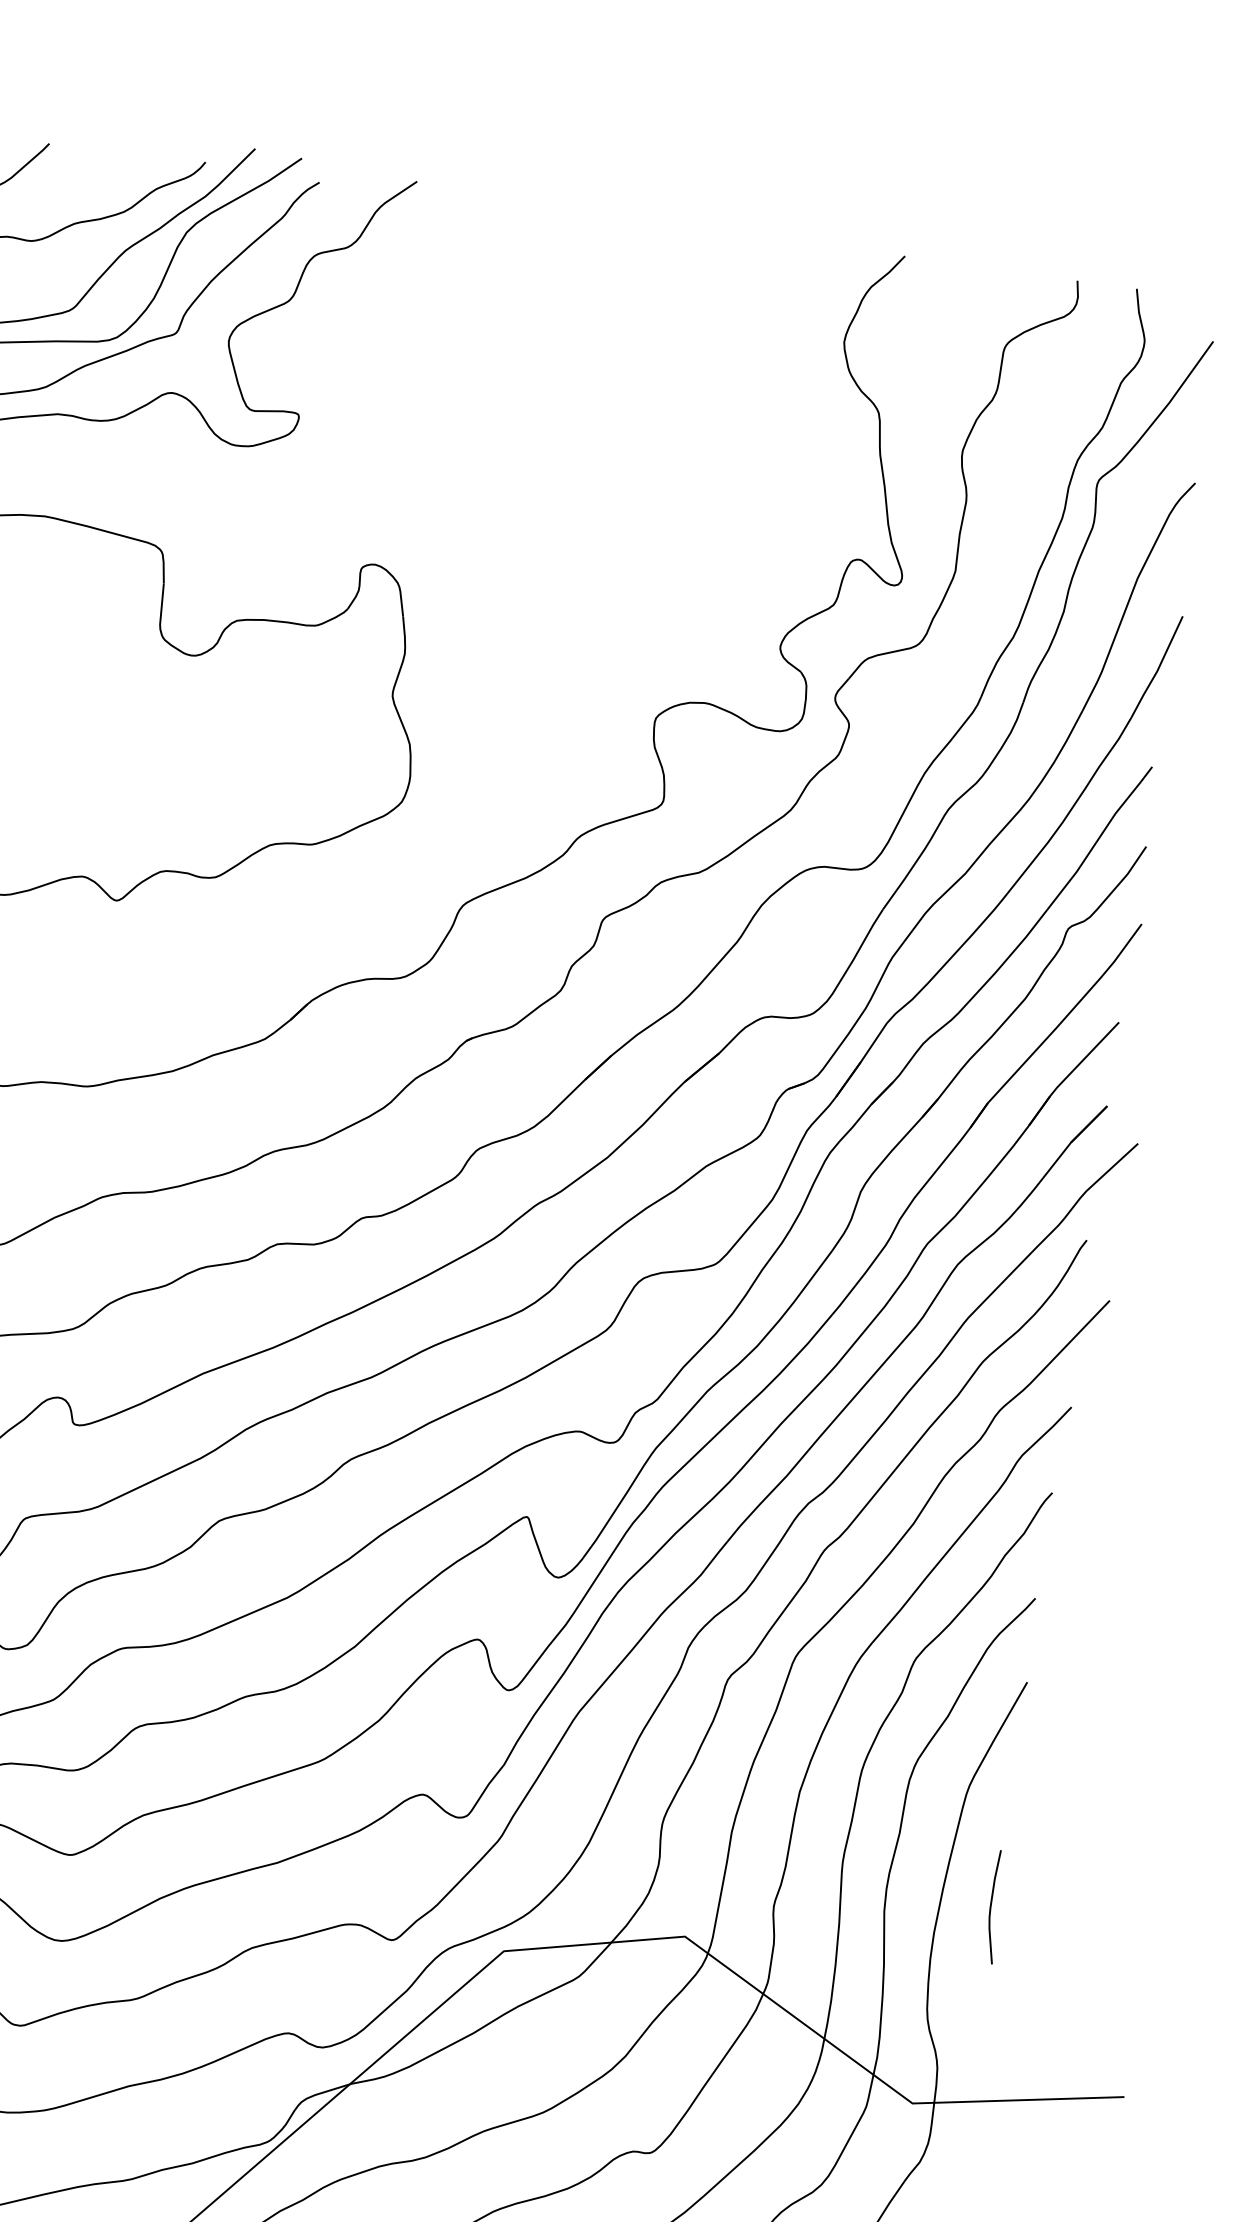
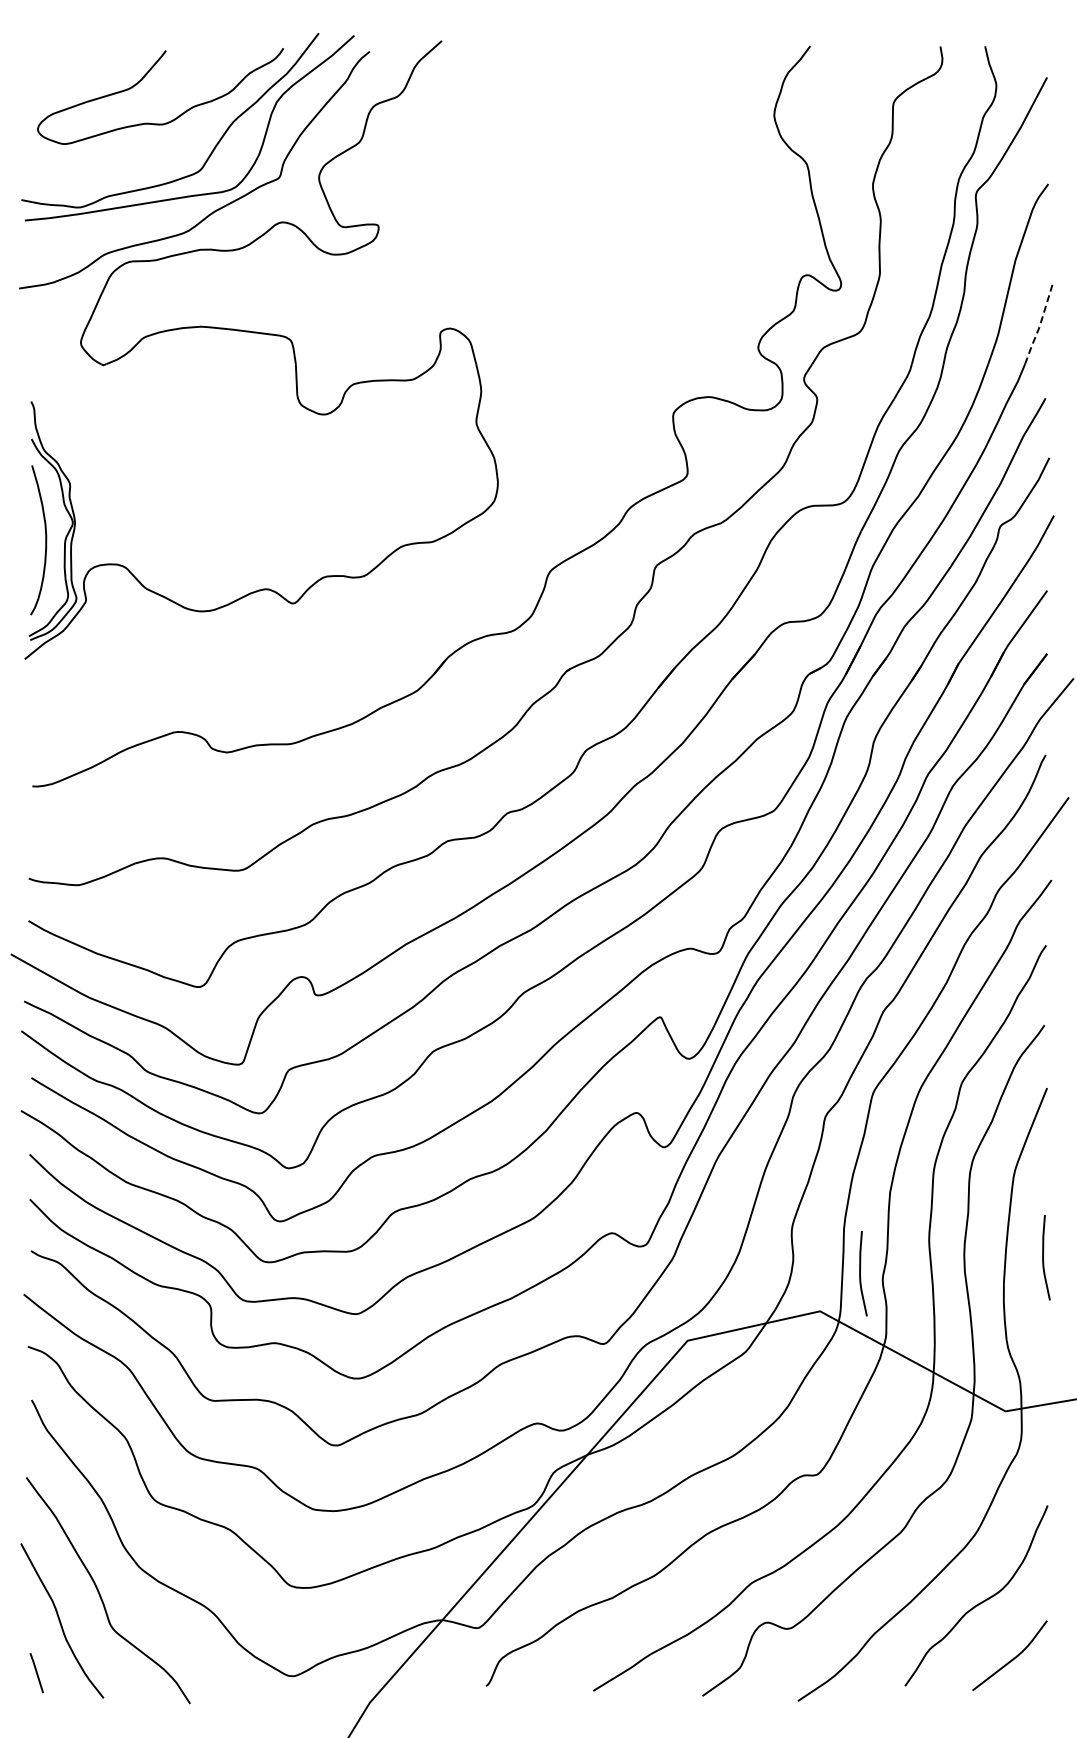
line: (1158, 669) -> (1040, 325), solid -> dashed
curve: (745, 1893) -> (860, 1273), added

